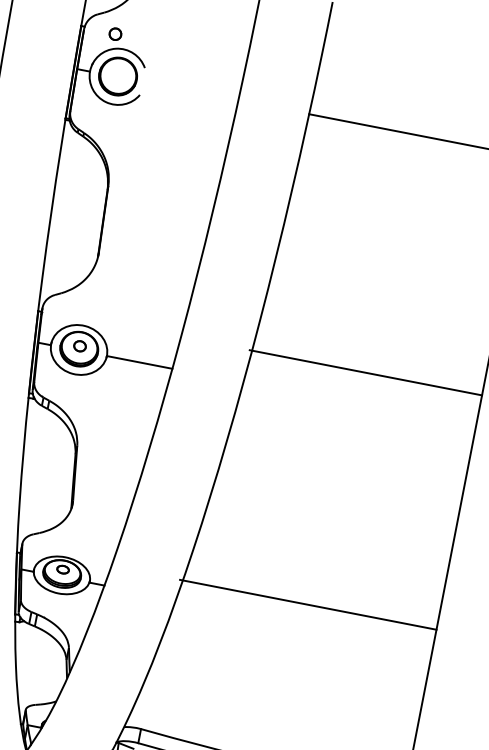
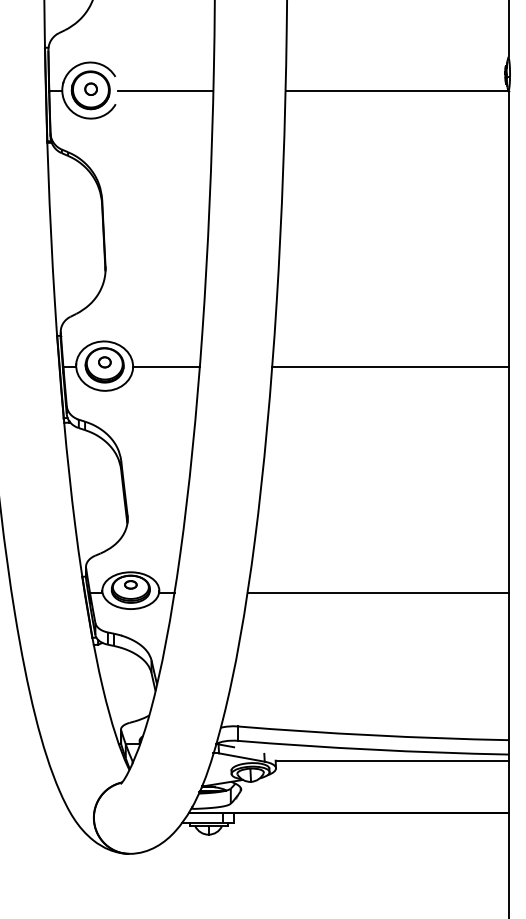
part: (114, 33) -> (90, 88), moved
line: (191, 90) -> (165, 90), added
line: (365, 372) -> (390, 366), moved
line: (307, 604) -> (377, 592), moved

